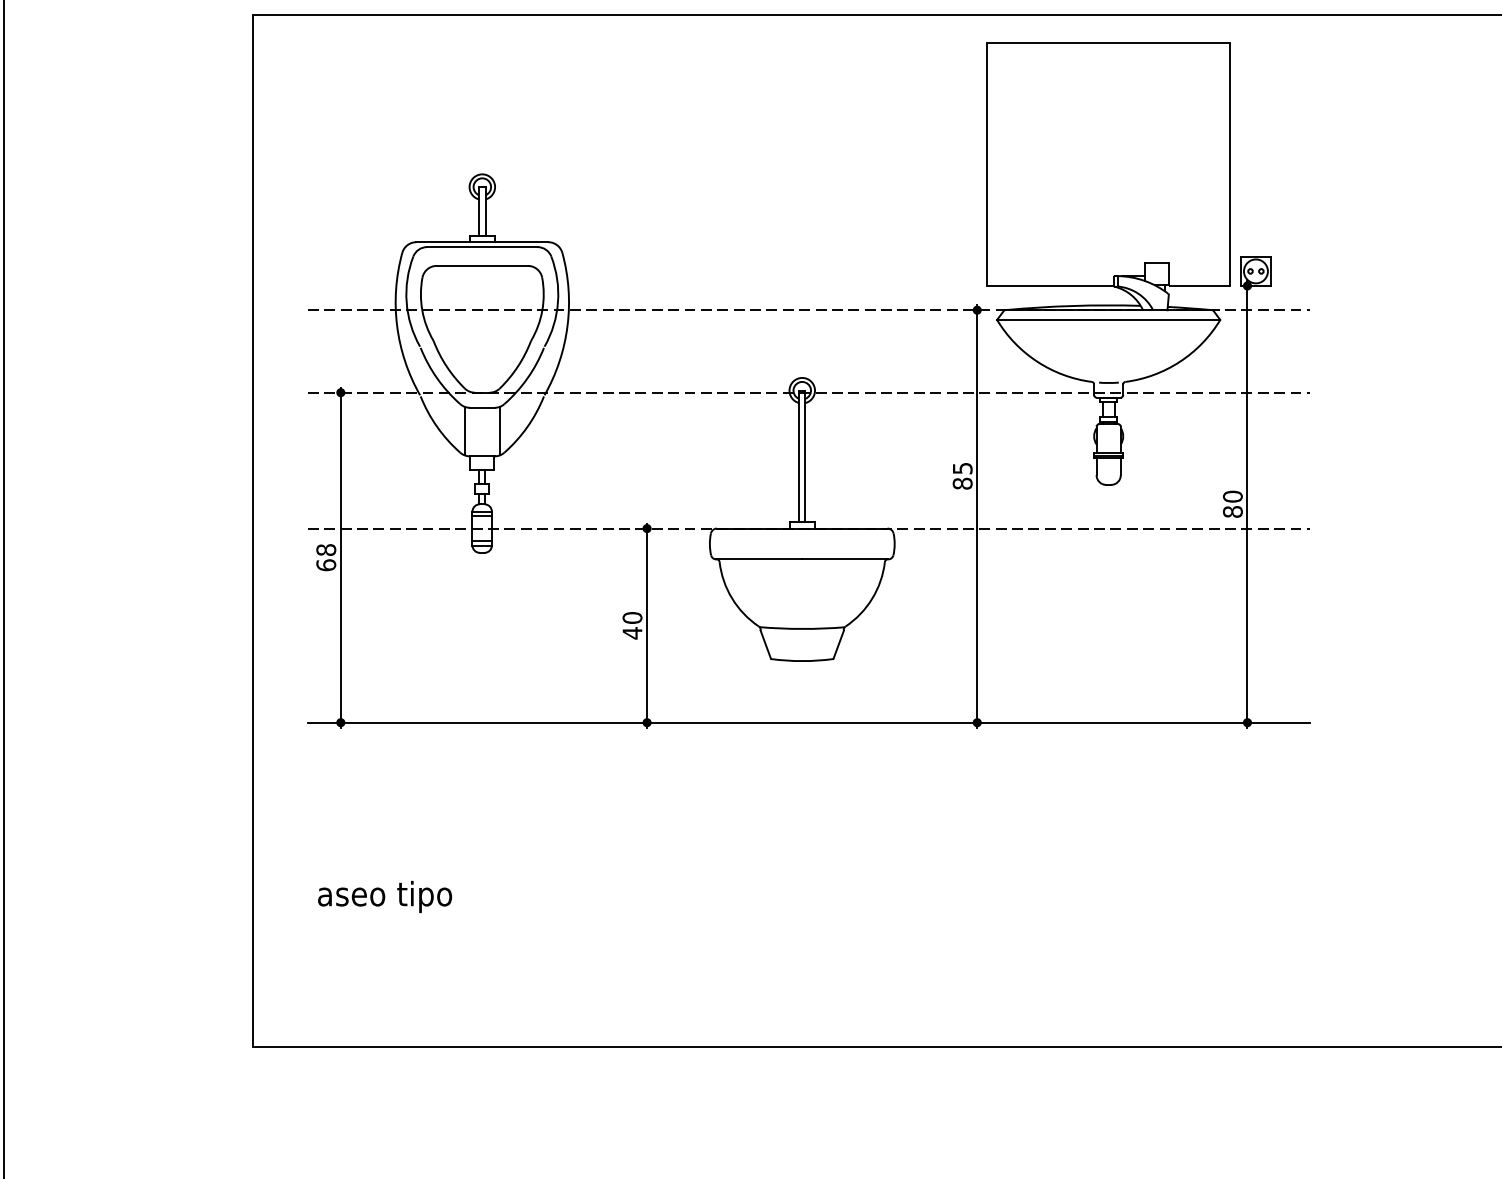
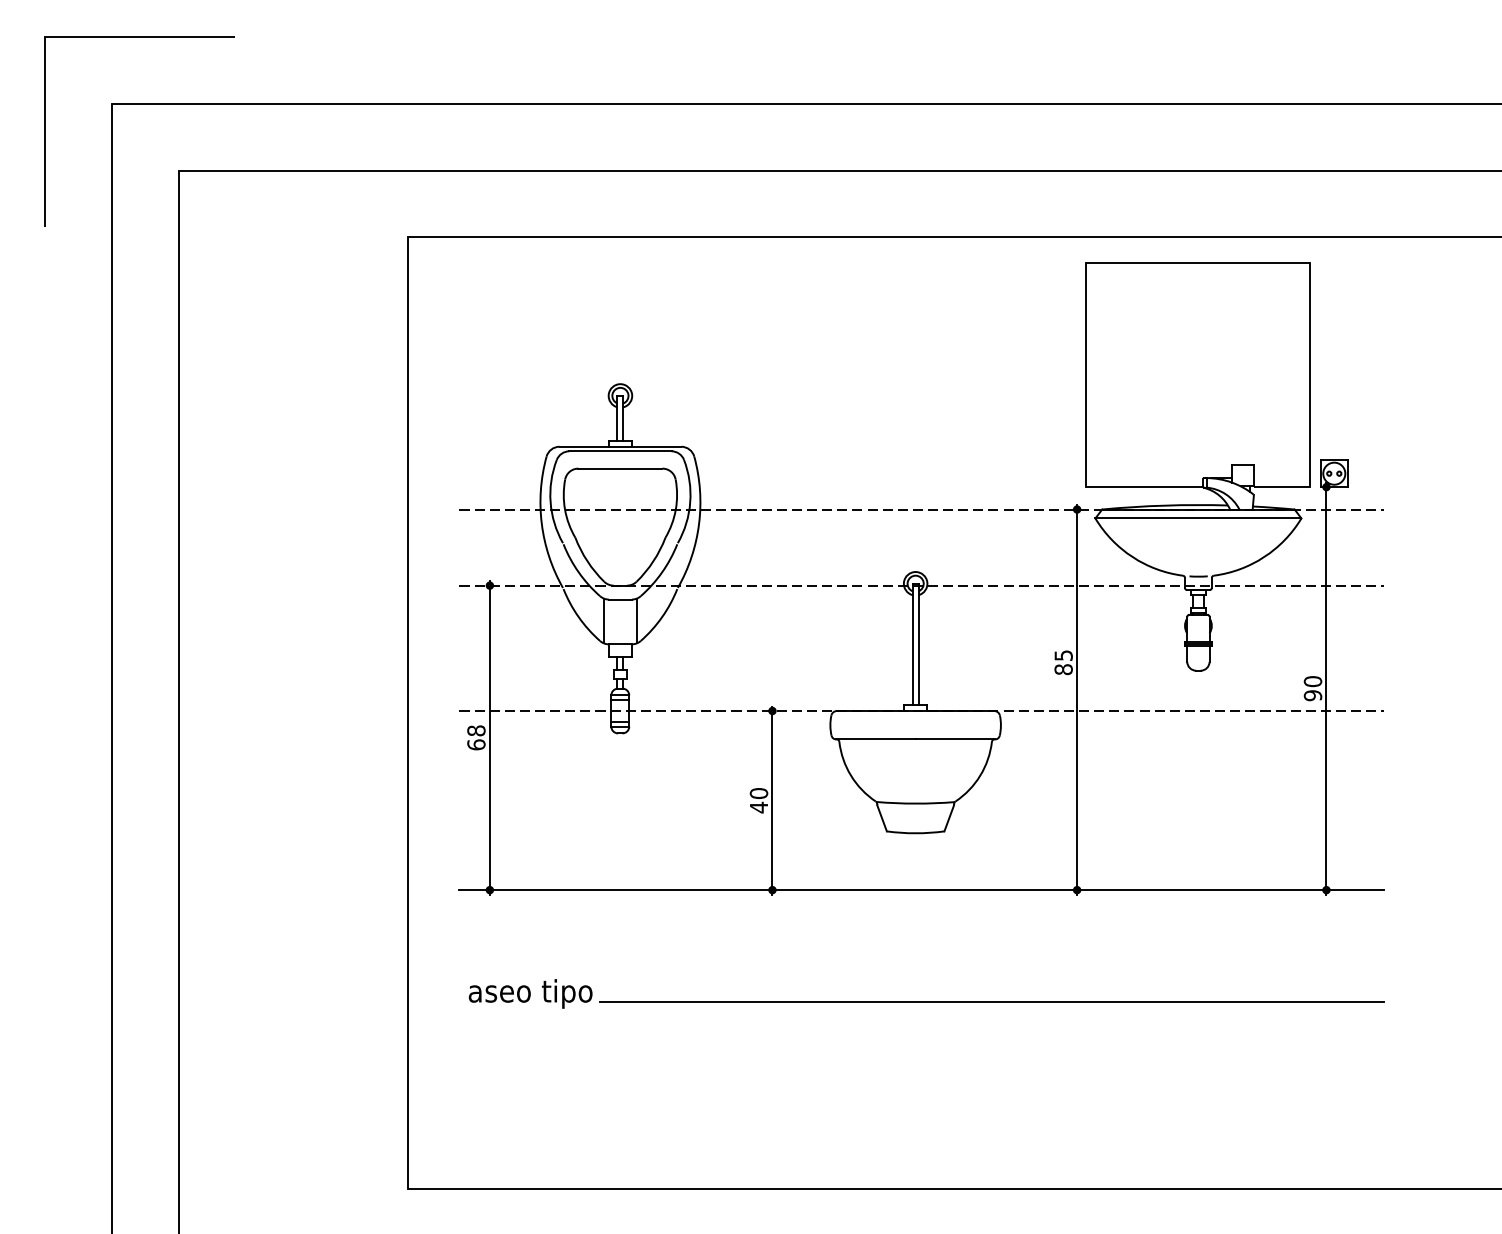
text: (1233, 511) -> (1313, 695), 80 -> 90
line: (884, 844) -> (991, 1002), added
text: (384, 896) -> (530, 993), moved

